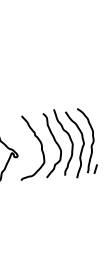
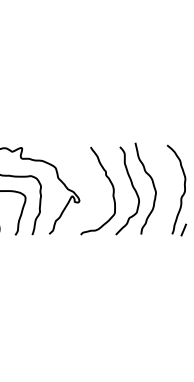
curve: (82, 146) -> (168, 197), removed

